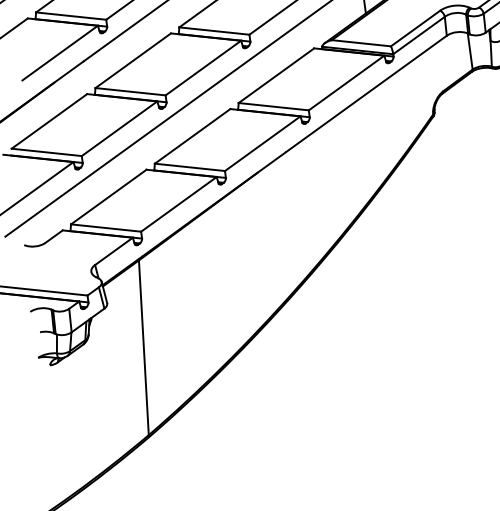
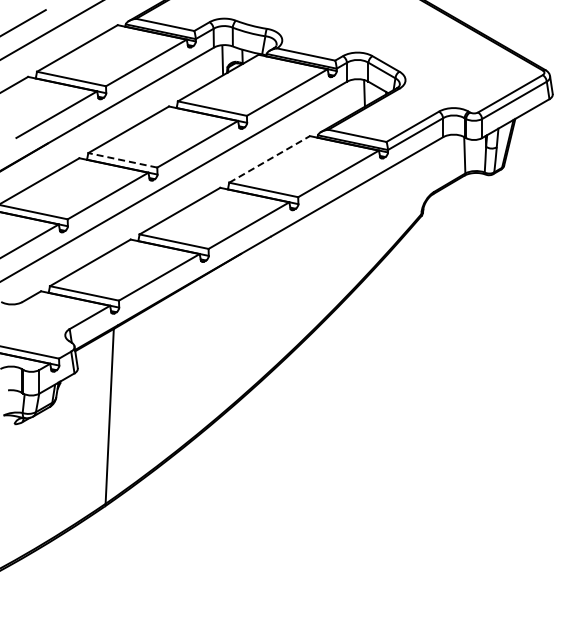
line: (276, 75) -> (269, 159), solid -> dashed
line: (130, 91) -> (122, 160), solid -> dashed

